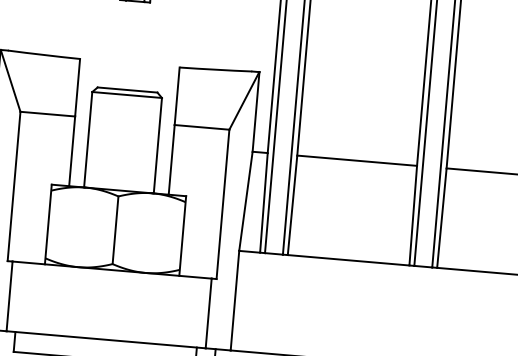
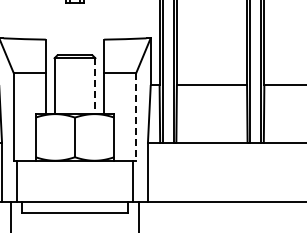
line: (158, 146) -> (95, 86), solid -> dashed
line: (223, 205) -> (136, 117), solid -> dashed

